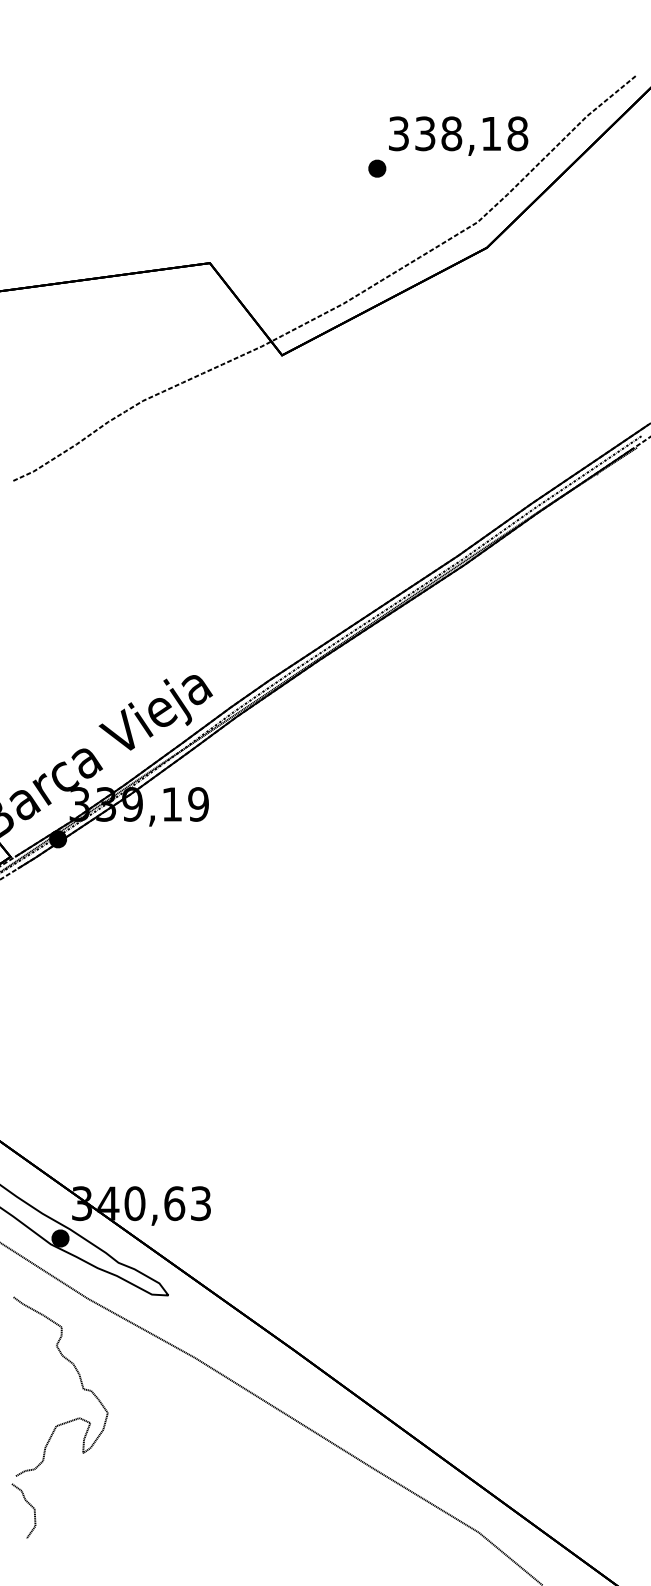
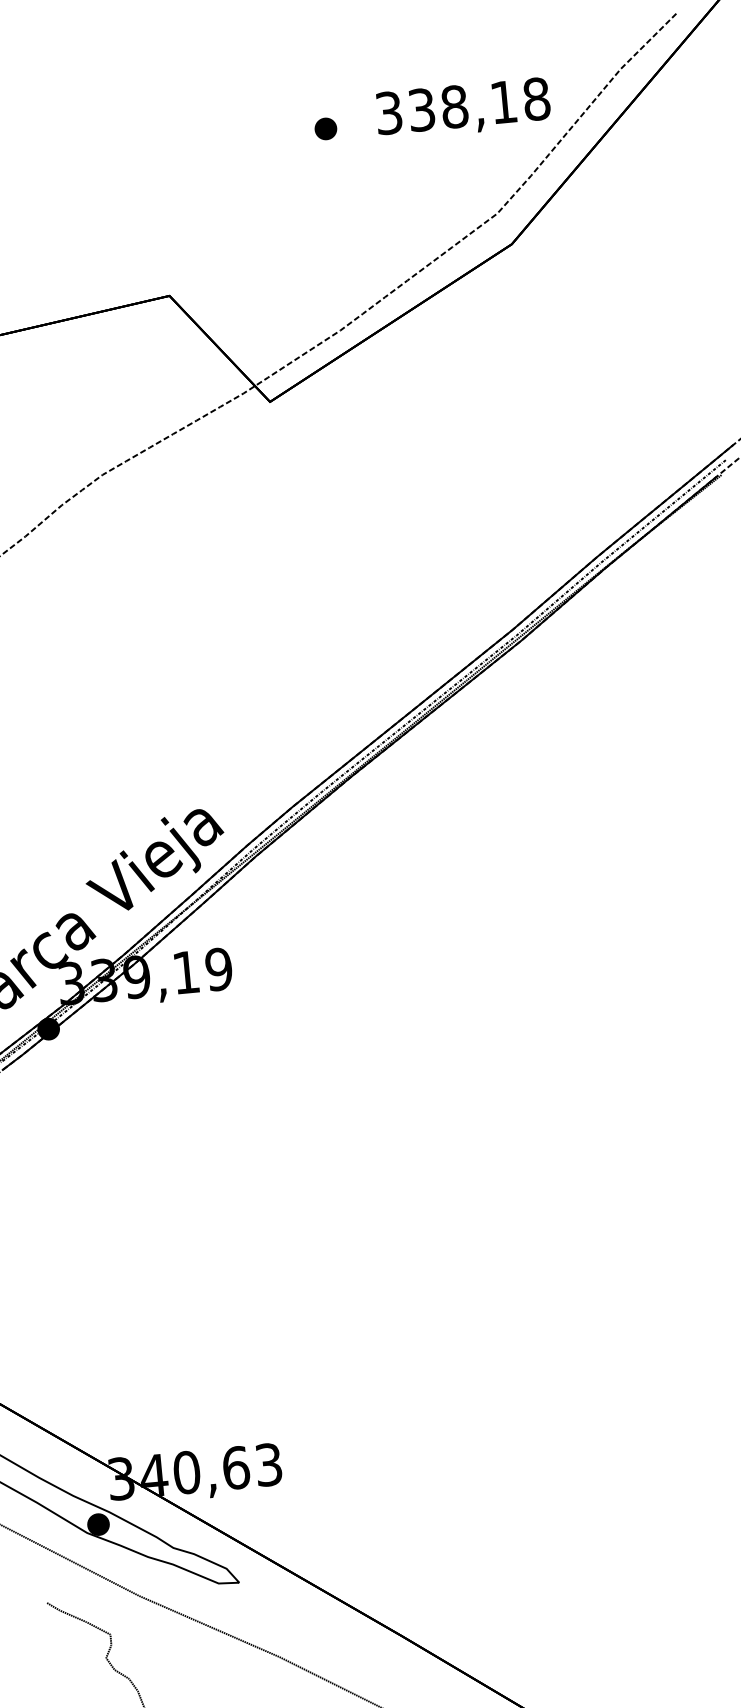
part: (377, 168) -> (326, 128), moved

